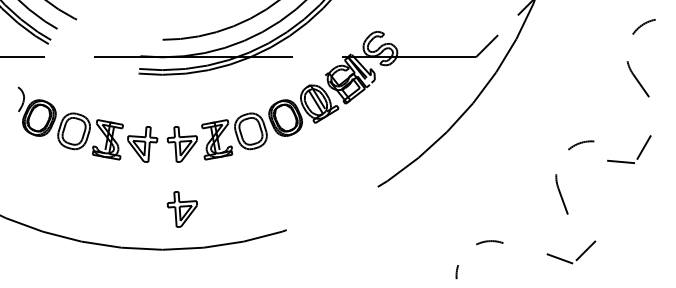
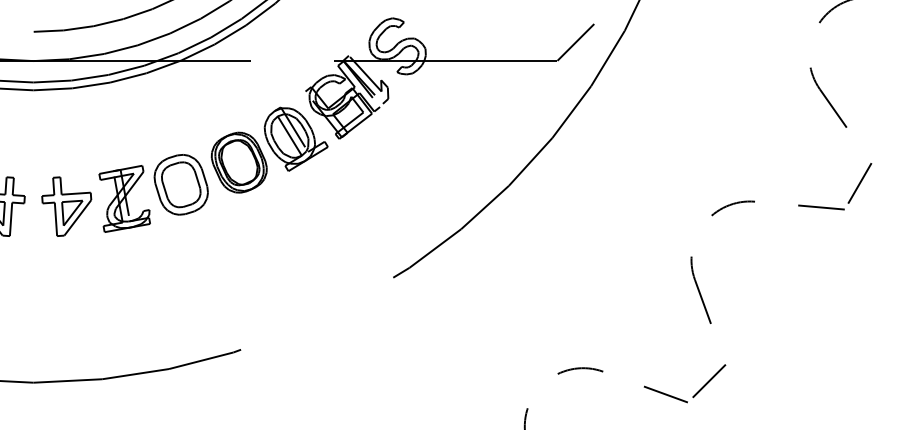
part: (637, 156) -> (848, 198), moved
part: (181, 209) -> (65, 315), removed
part: (577, 257) -> (695, 392), moved

